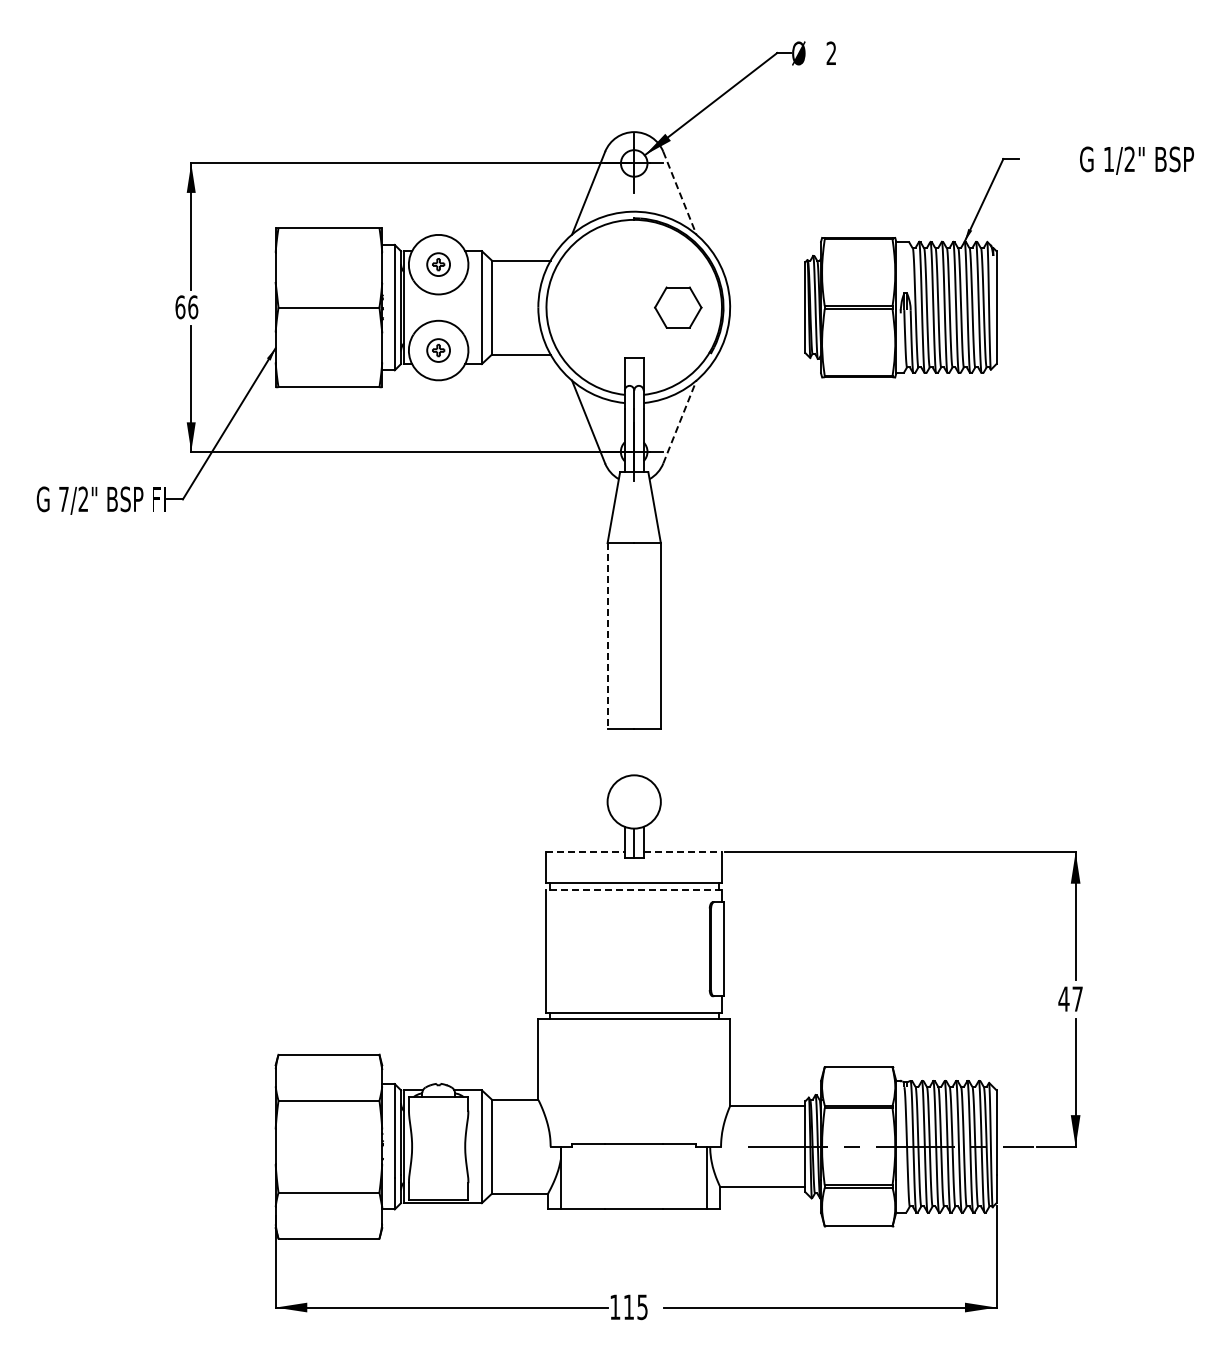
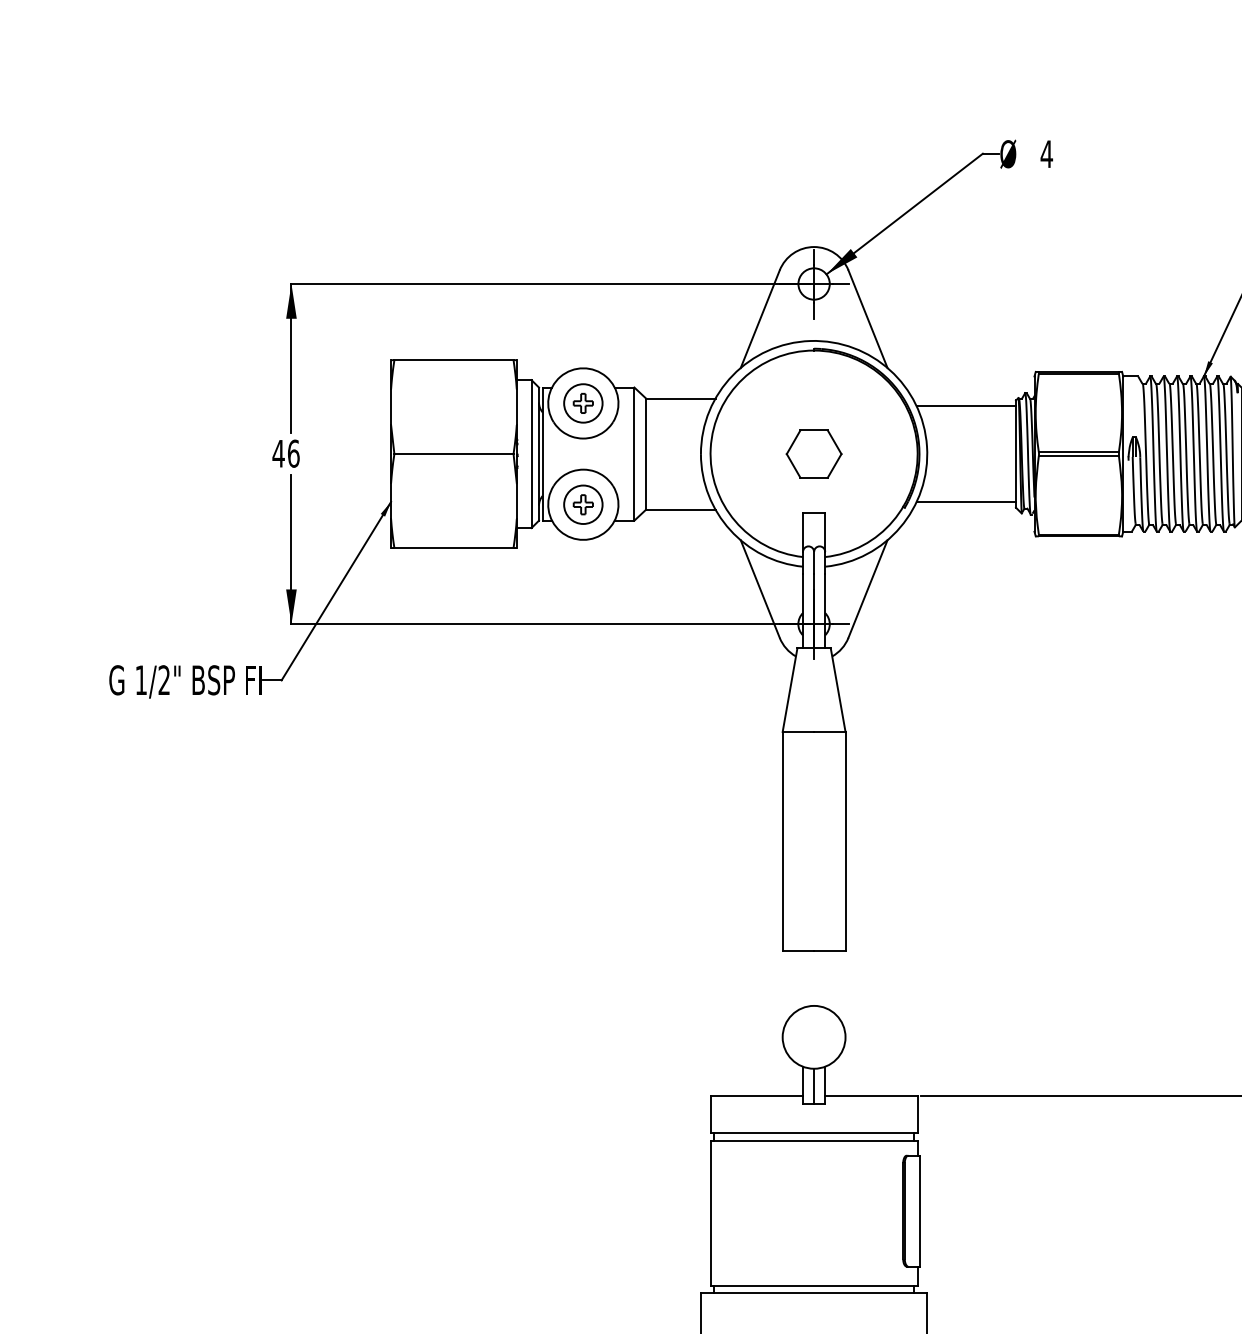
text: (831, 52) -> (1046, 153), 2 -> 4
line: (679, 193) -> (867, 319), dashed -> solid
part: (438, 264) -> (583, 403), size x1.43
line: (763, 266) -> (966, 405), added
text: (180, 307) -> (278, 453), 66 -> 46
part: (678, 307) -> (814, 453), moved
line: (763, 348) -> (966, 502), added
part: (438, 350) -> (583, 504), size x1.43
line: (679, 422) -> (867, 589), dashed -> solid
text: (63, 499) -> (140, 680), 7/2" -> 1/2"
line: (607, 636) -> (782, 842), dashed -> solid
line: (586, 852) -> (757, 1096), dashed -> solid
line: (683, 852) -> (872, 1096), dashed -> solid
line: (634, 889) -> (814, 1140), dashed -> solid

